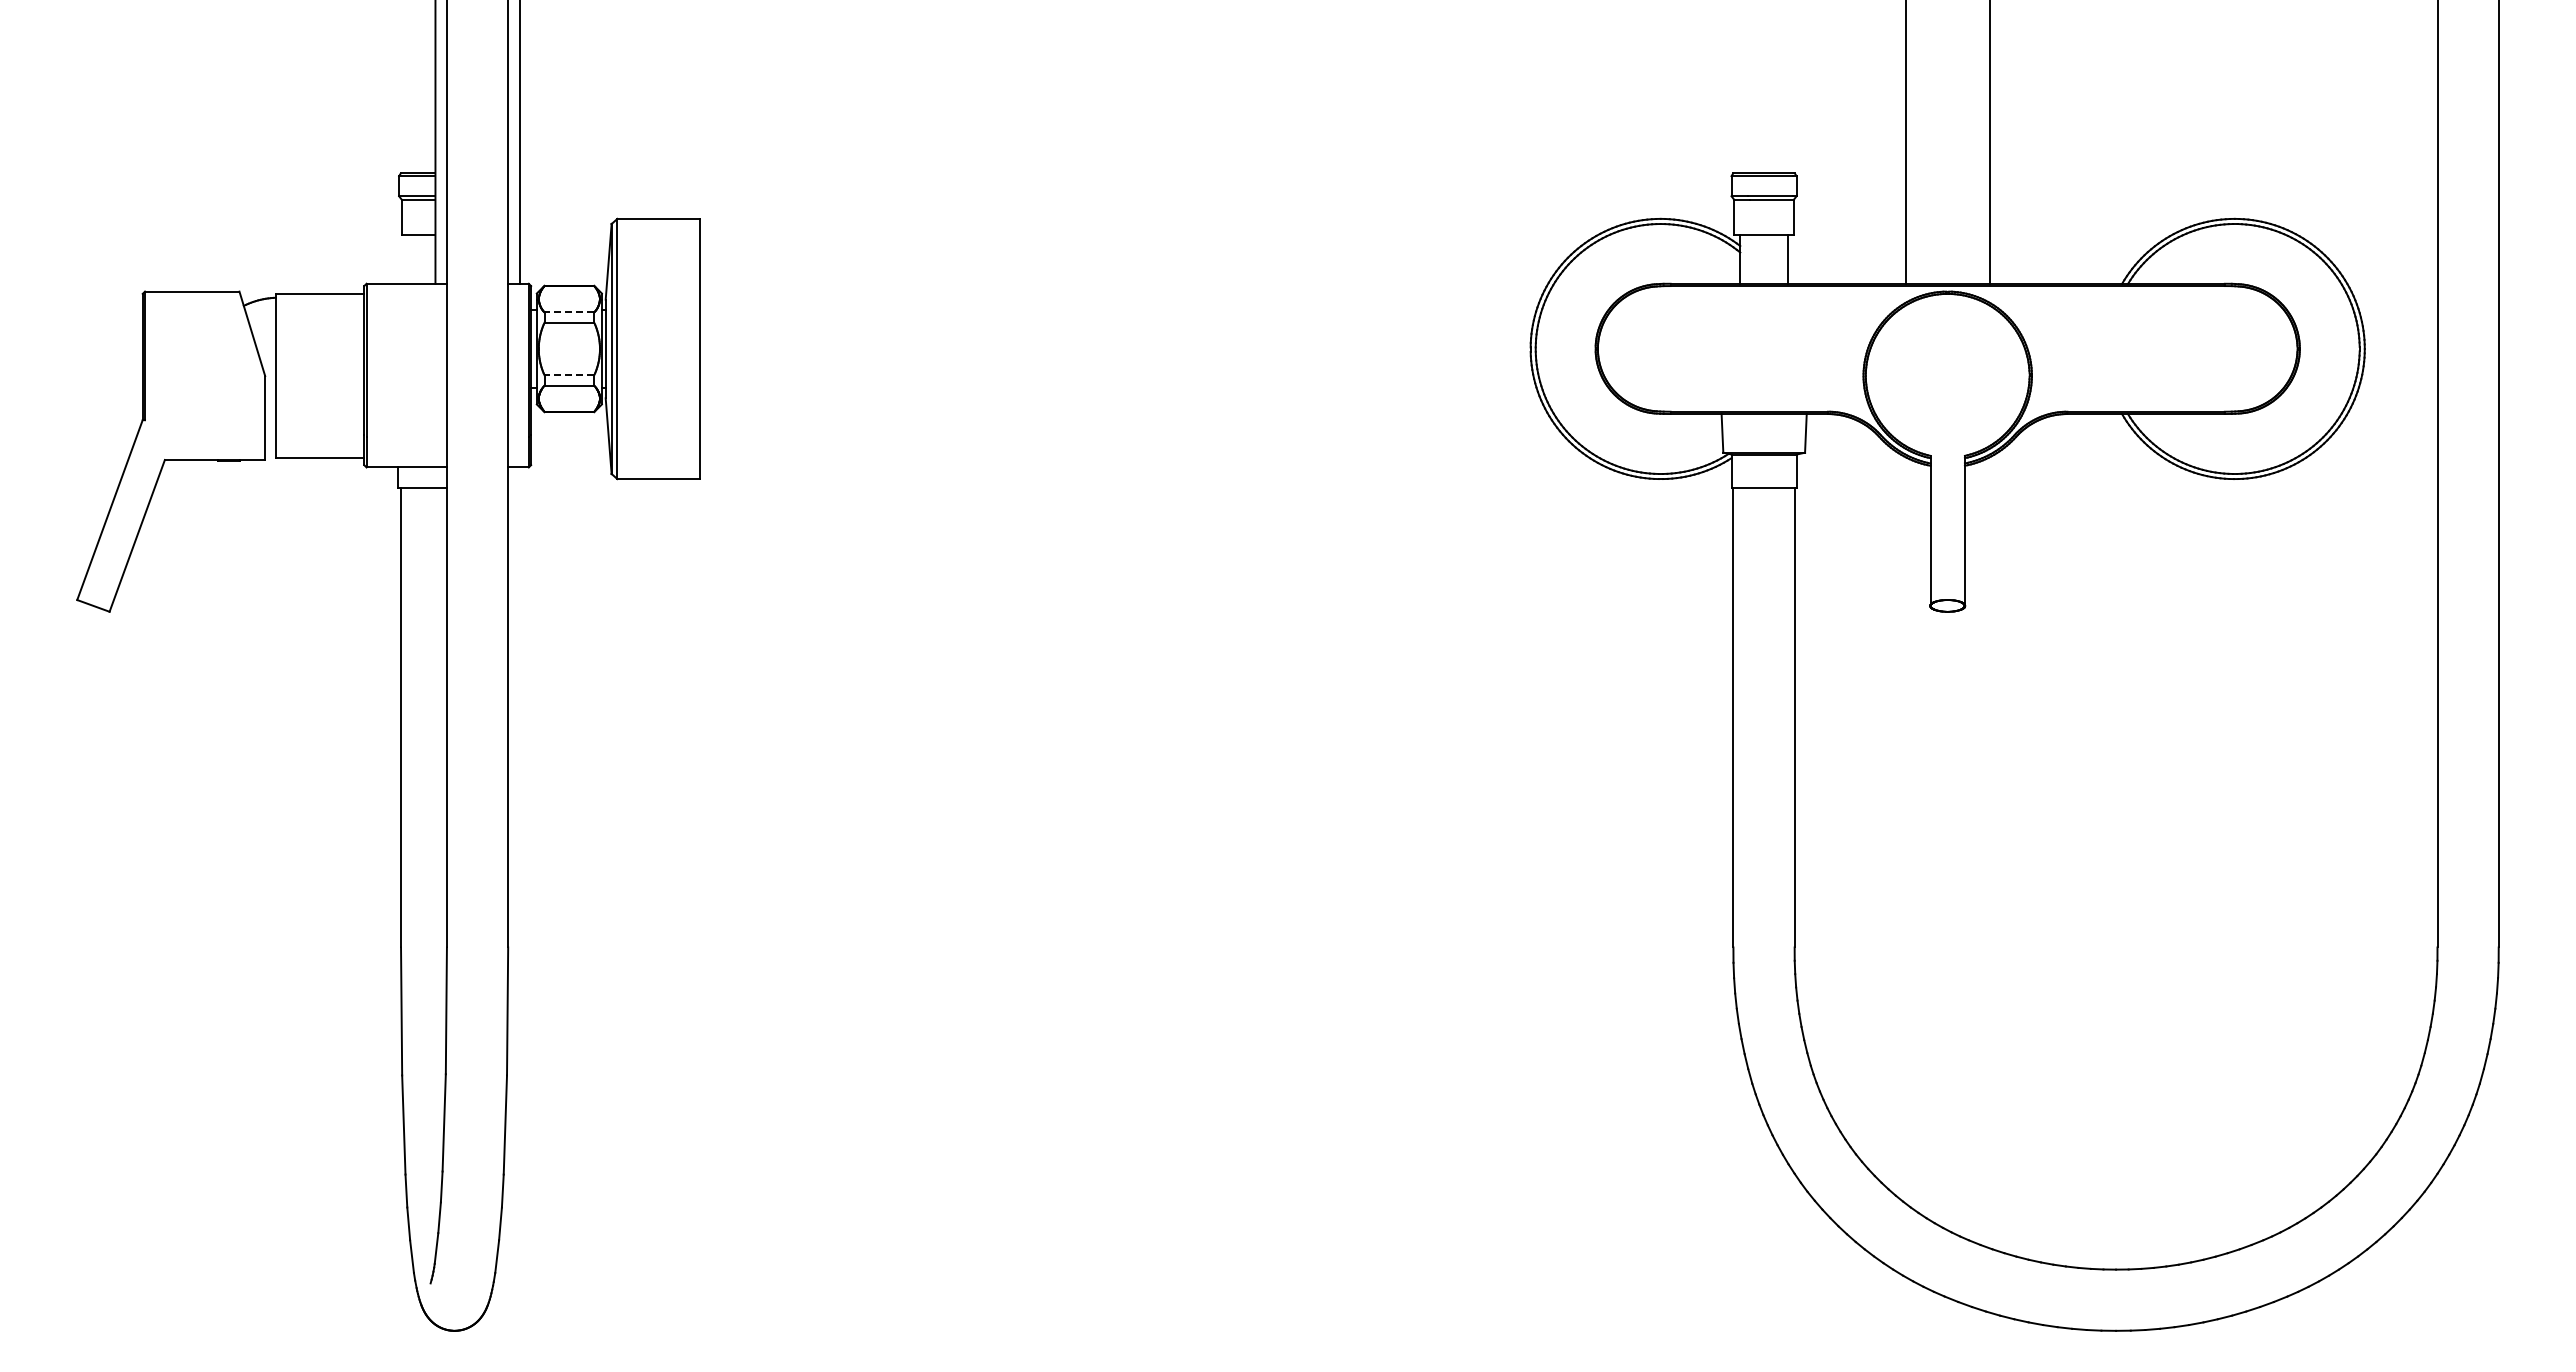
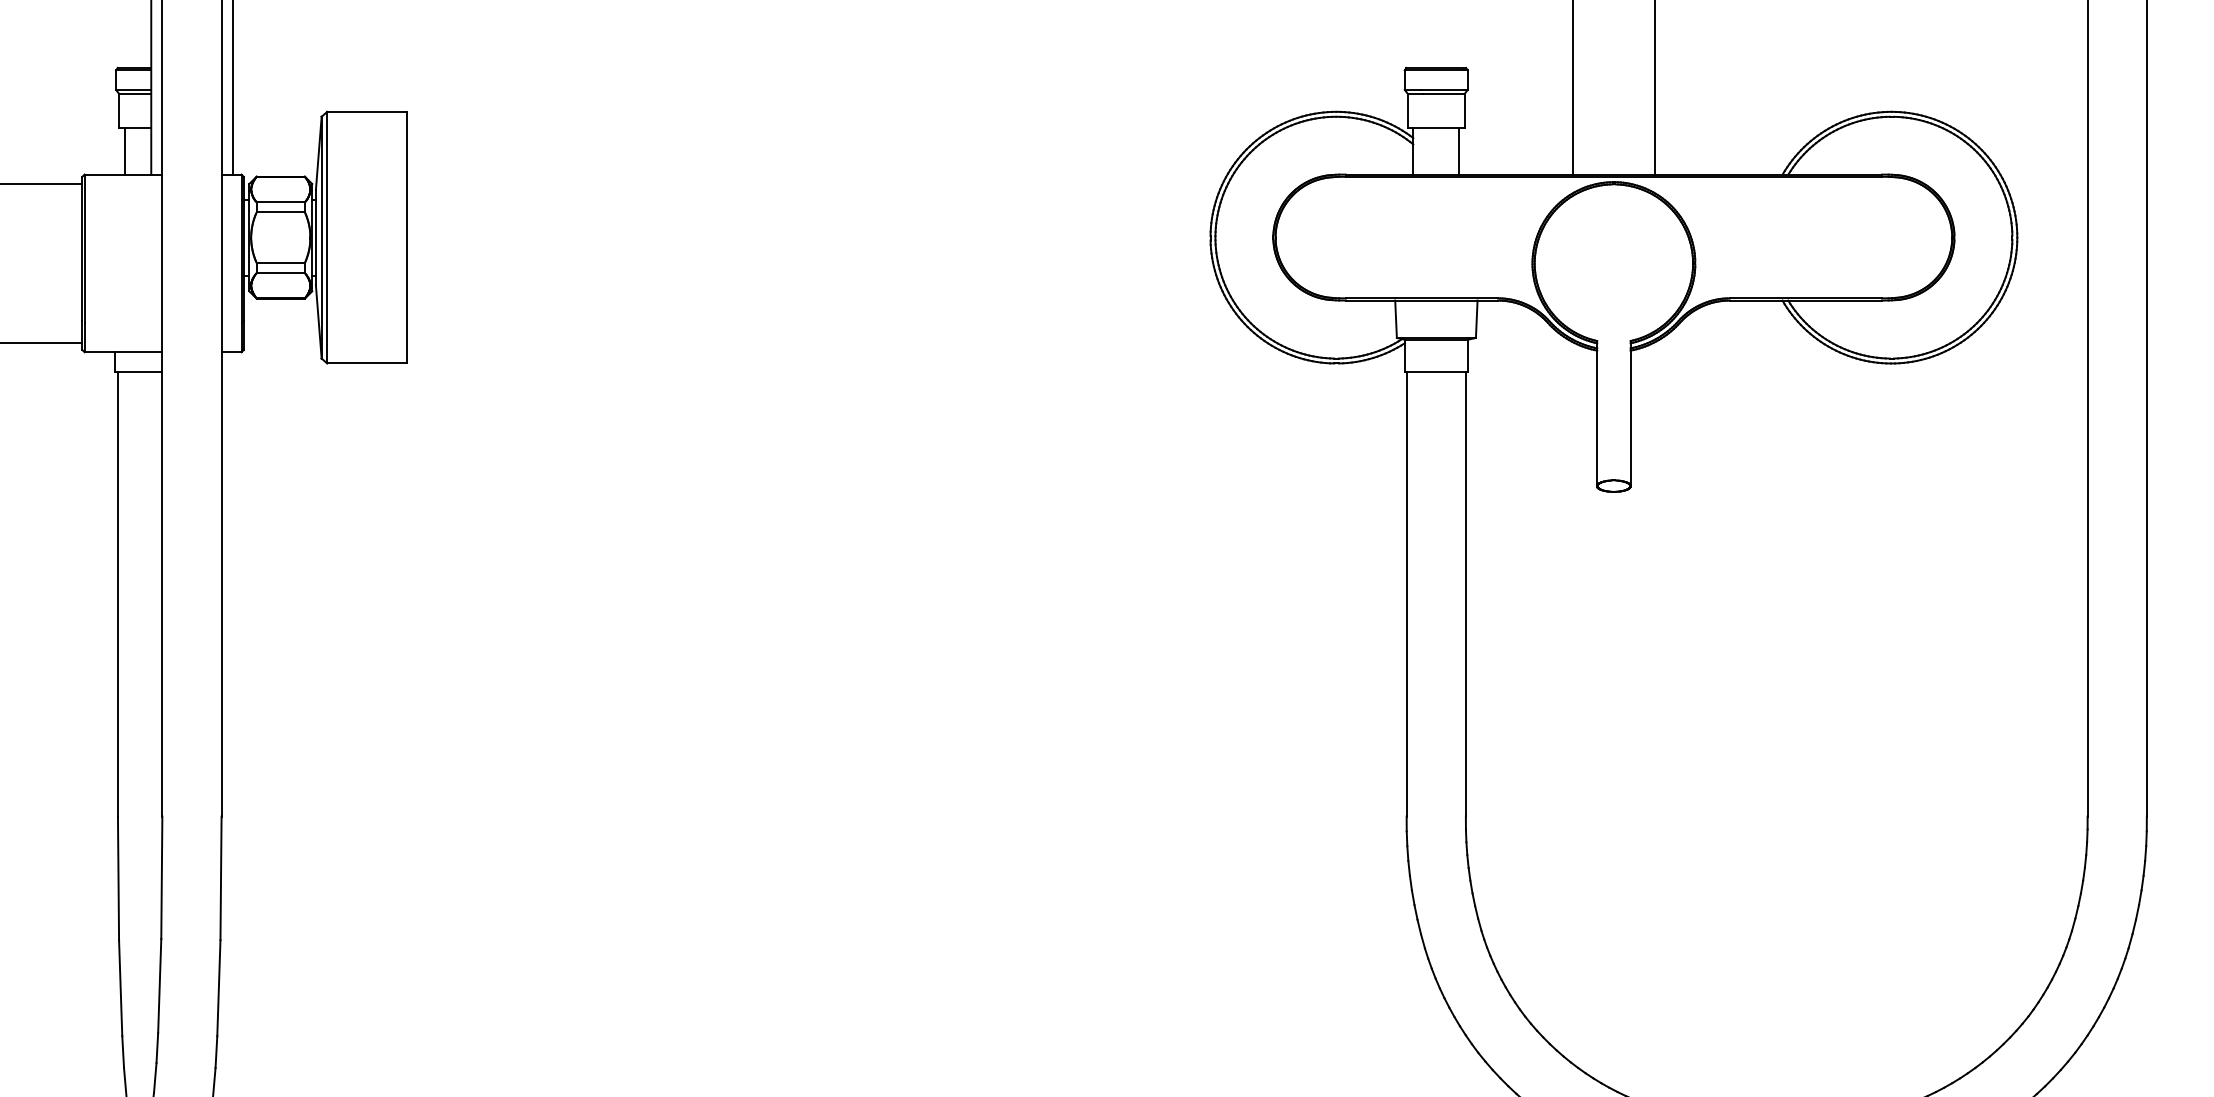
line: (407, 259) -> (124, 151), added
line: (569, 312) -> (280, 202), dashed -> solid
line: (569, 375) -> (280, 263), dashed -> solid

